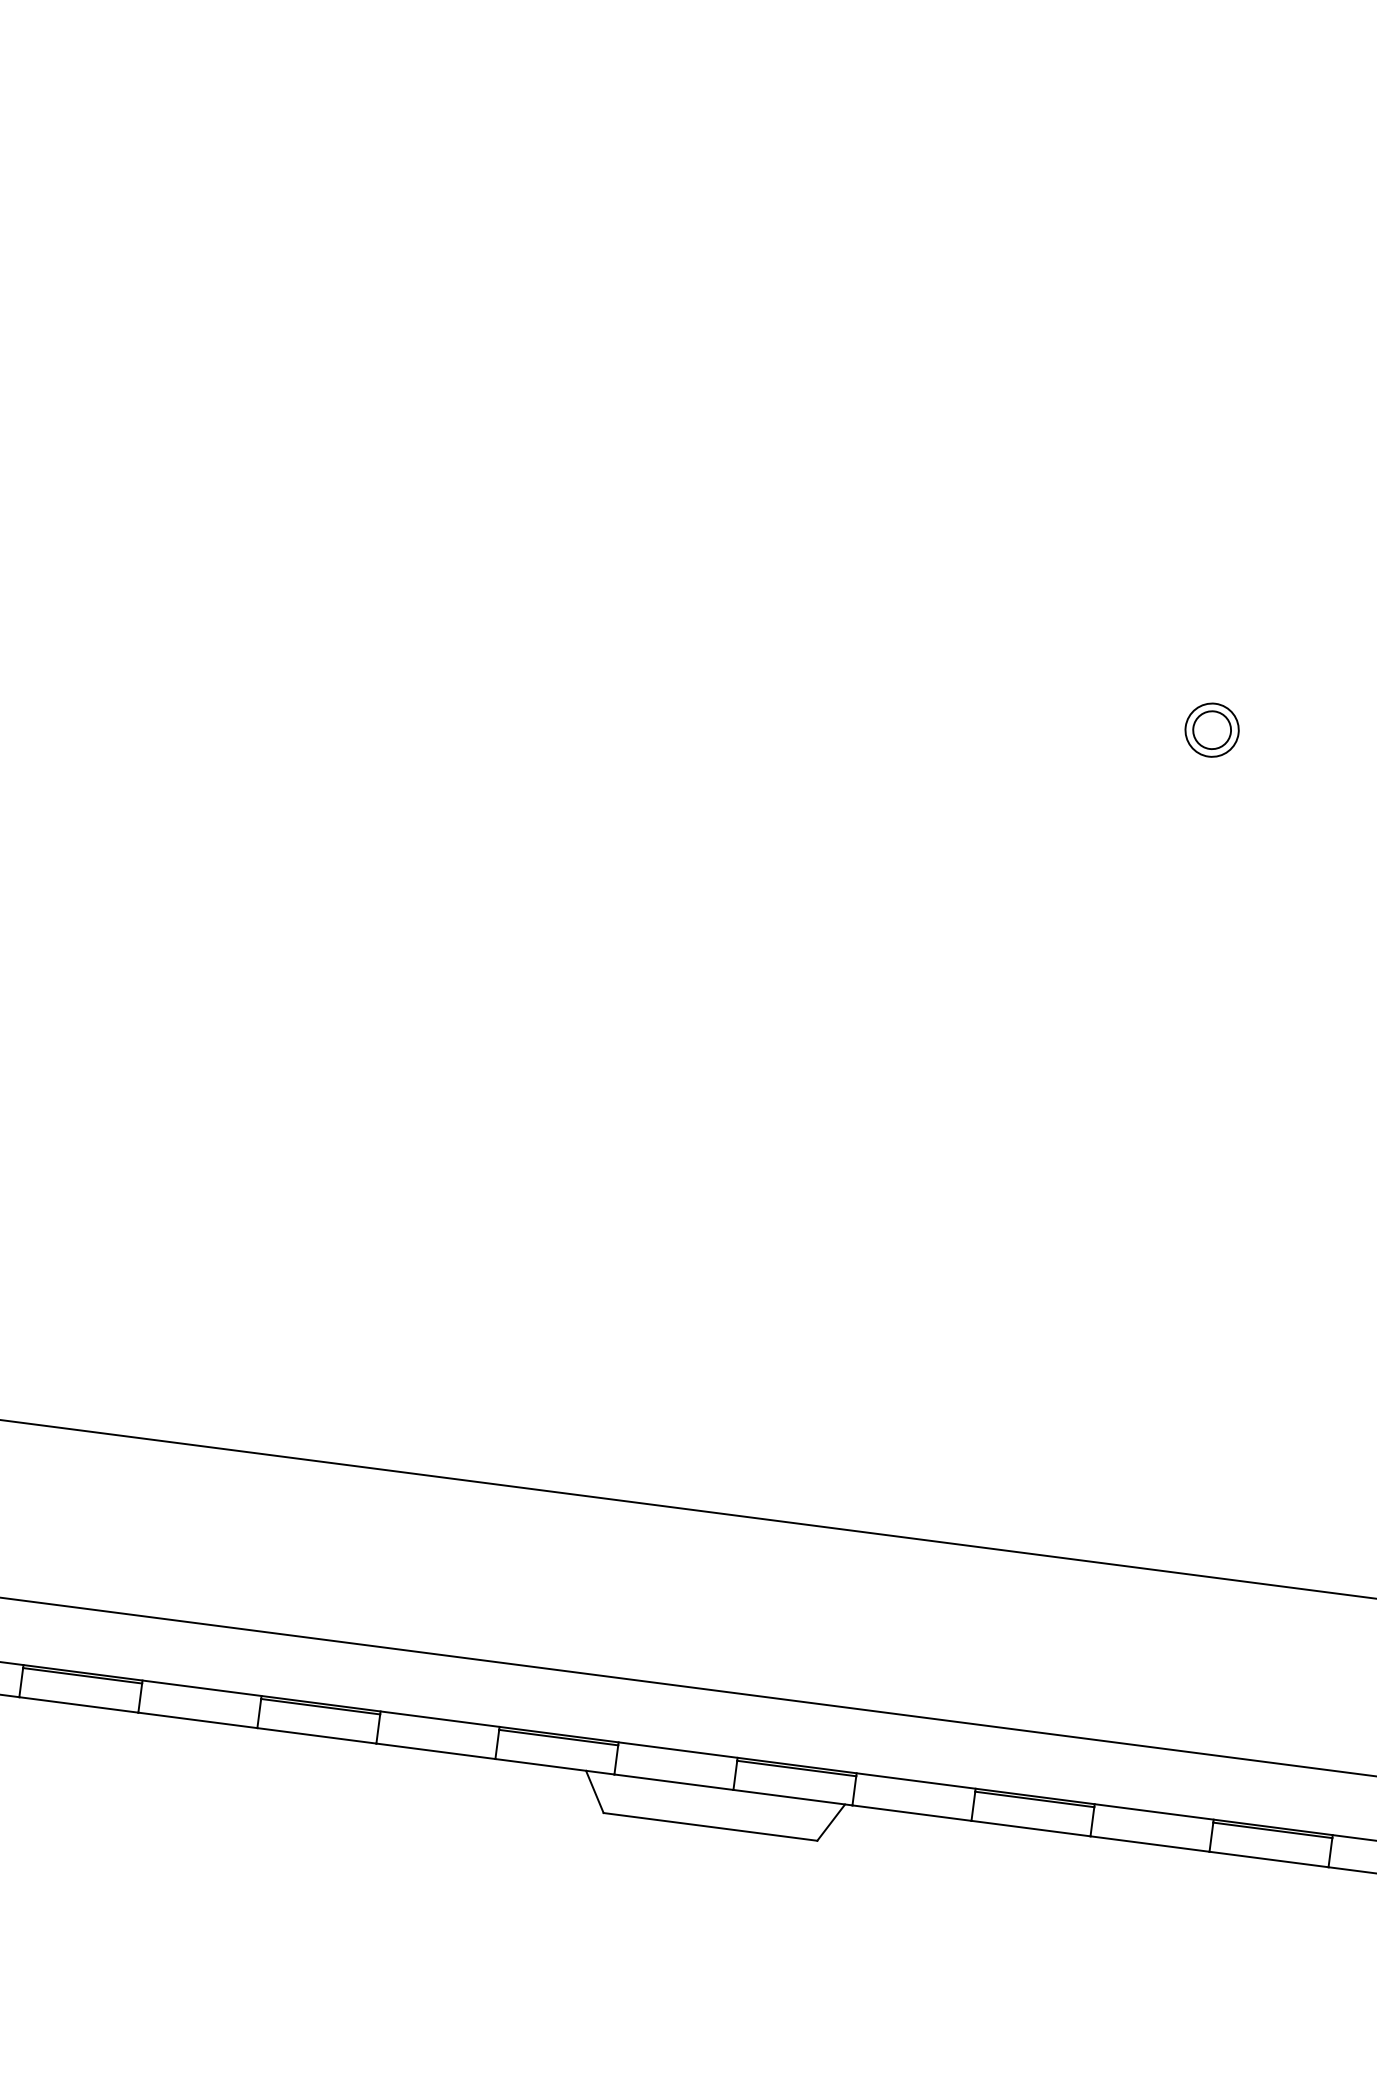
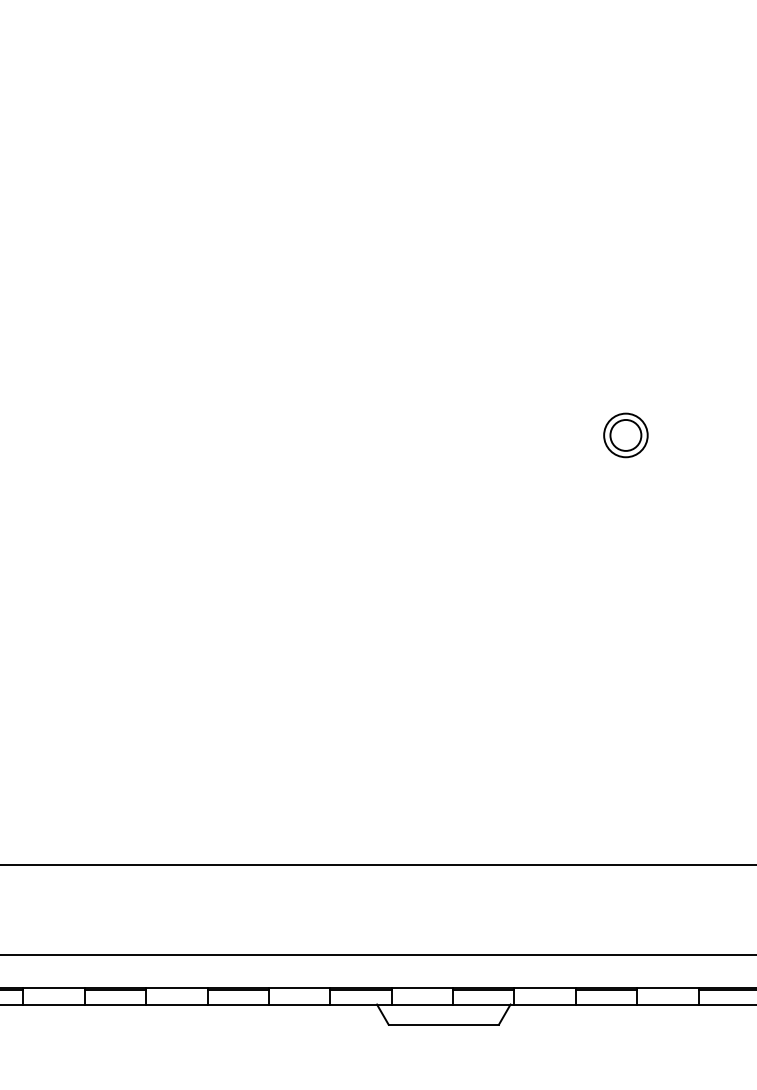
part: (1211, 729) -> (625, 435), size x1.6

